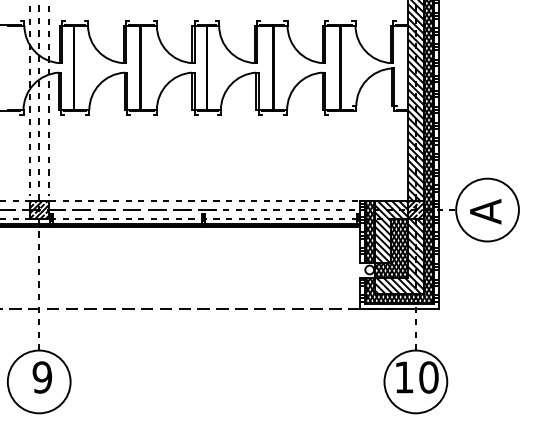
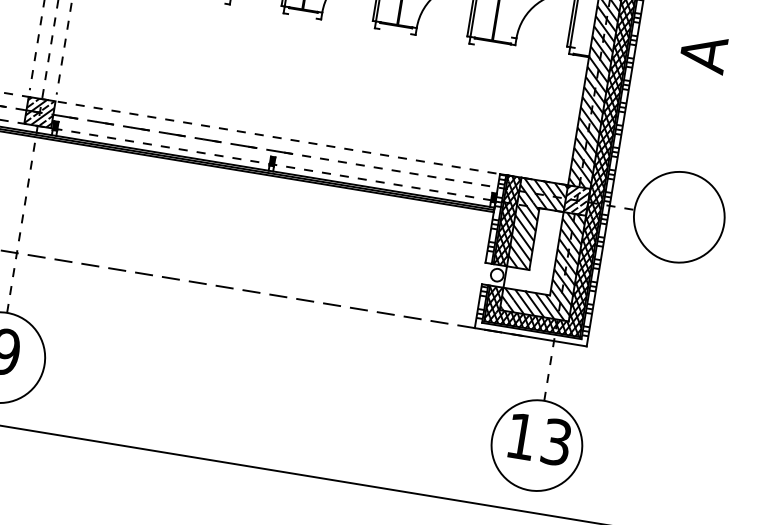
text: (485, 211) -> (703, 53), moved
hatch: (391, 248) -> (533, 249), removed
text: (428, 377) -> (555, 442), 10 -> 13

